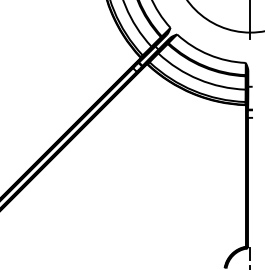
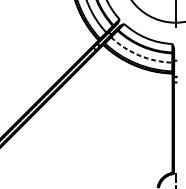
arc: (198, 79) -> (139, 55), solid -> dashed

